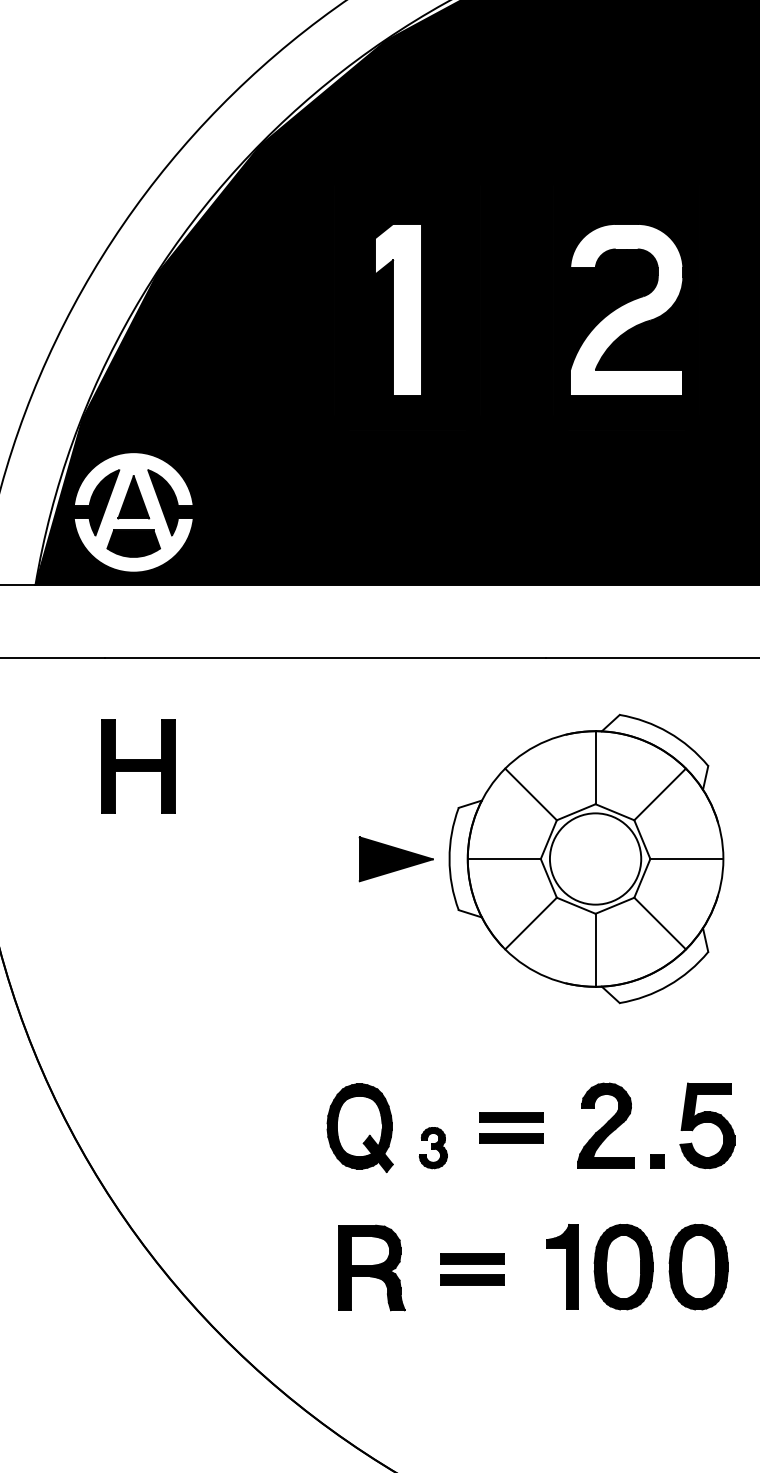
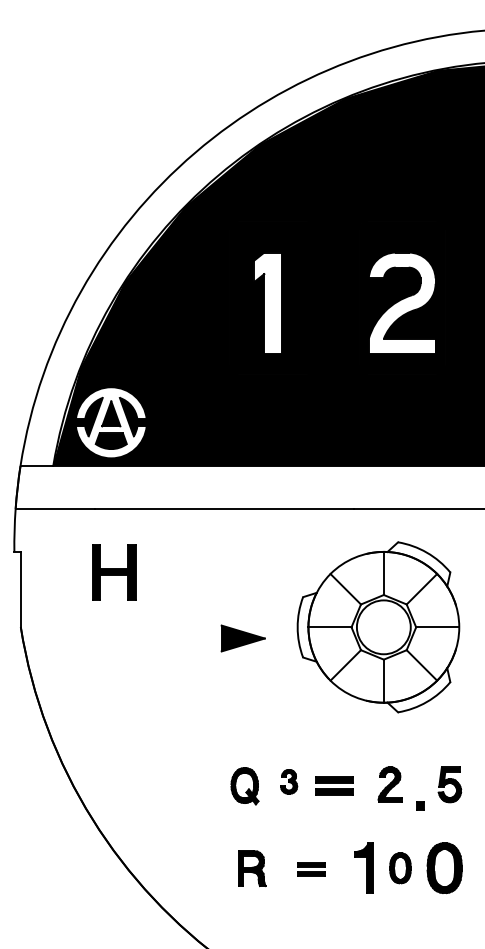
part: (395, 859) -> (242, 638), moved
part: (605, 1125) -> (389, 784), size x0.7
part: (706, 1125) -> (449, 784), size x0.7
part: (359, 1128) -> (244, 786), size x0.7
part: (434, 1147) -> (289, 781), moved
part: (373, 1267) -> (252, 868), size x0.7
part: (623, 1267) -> (400, 868), size x0.6
part: (472, 1269) -> (311, 869), size x0.7

